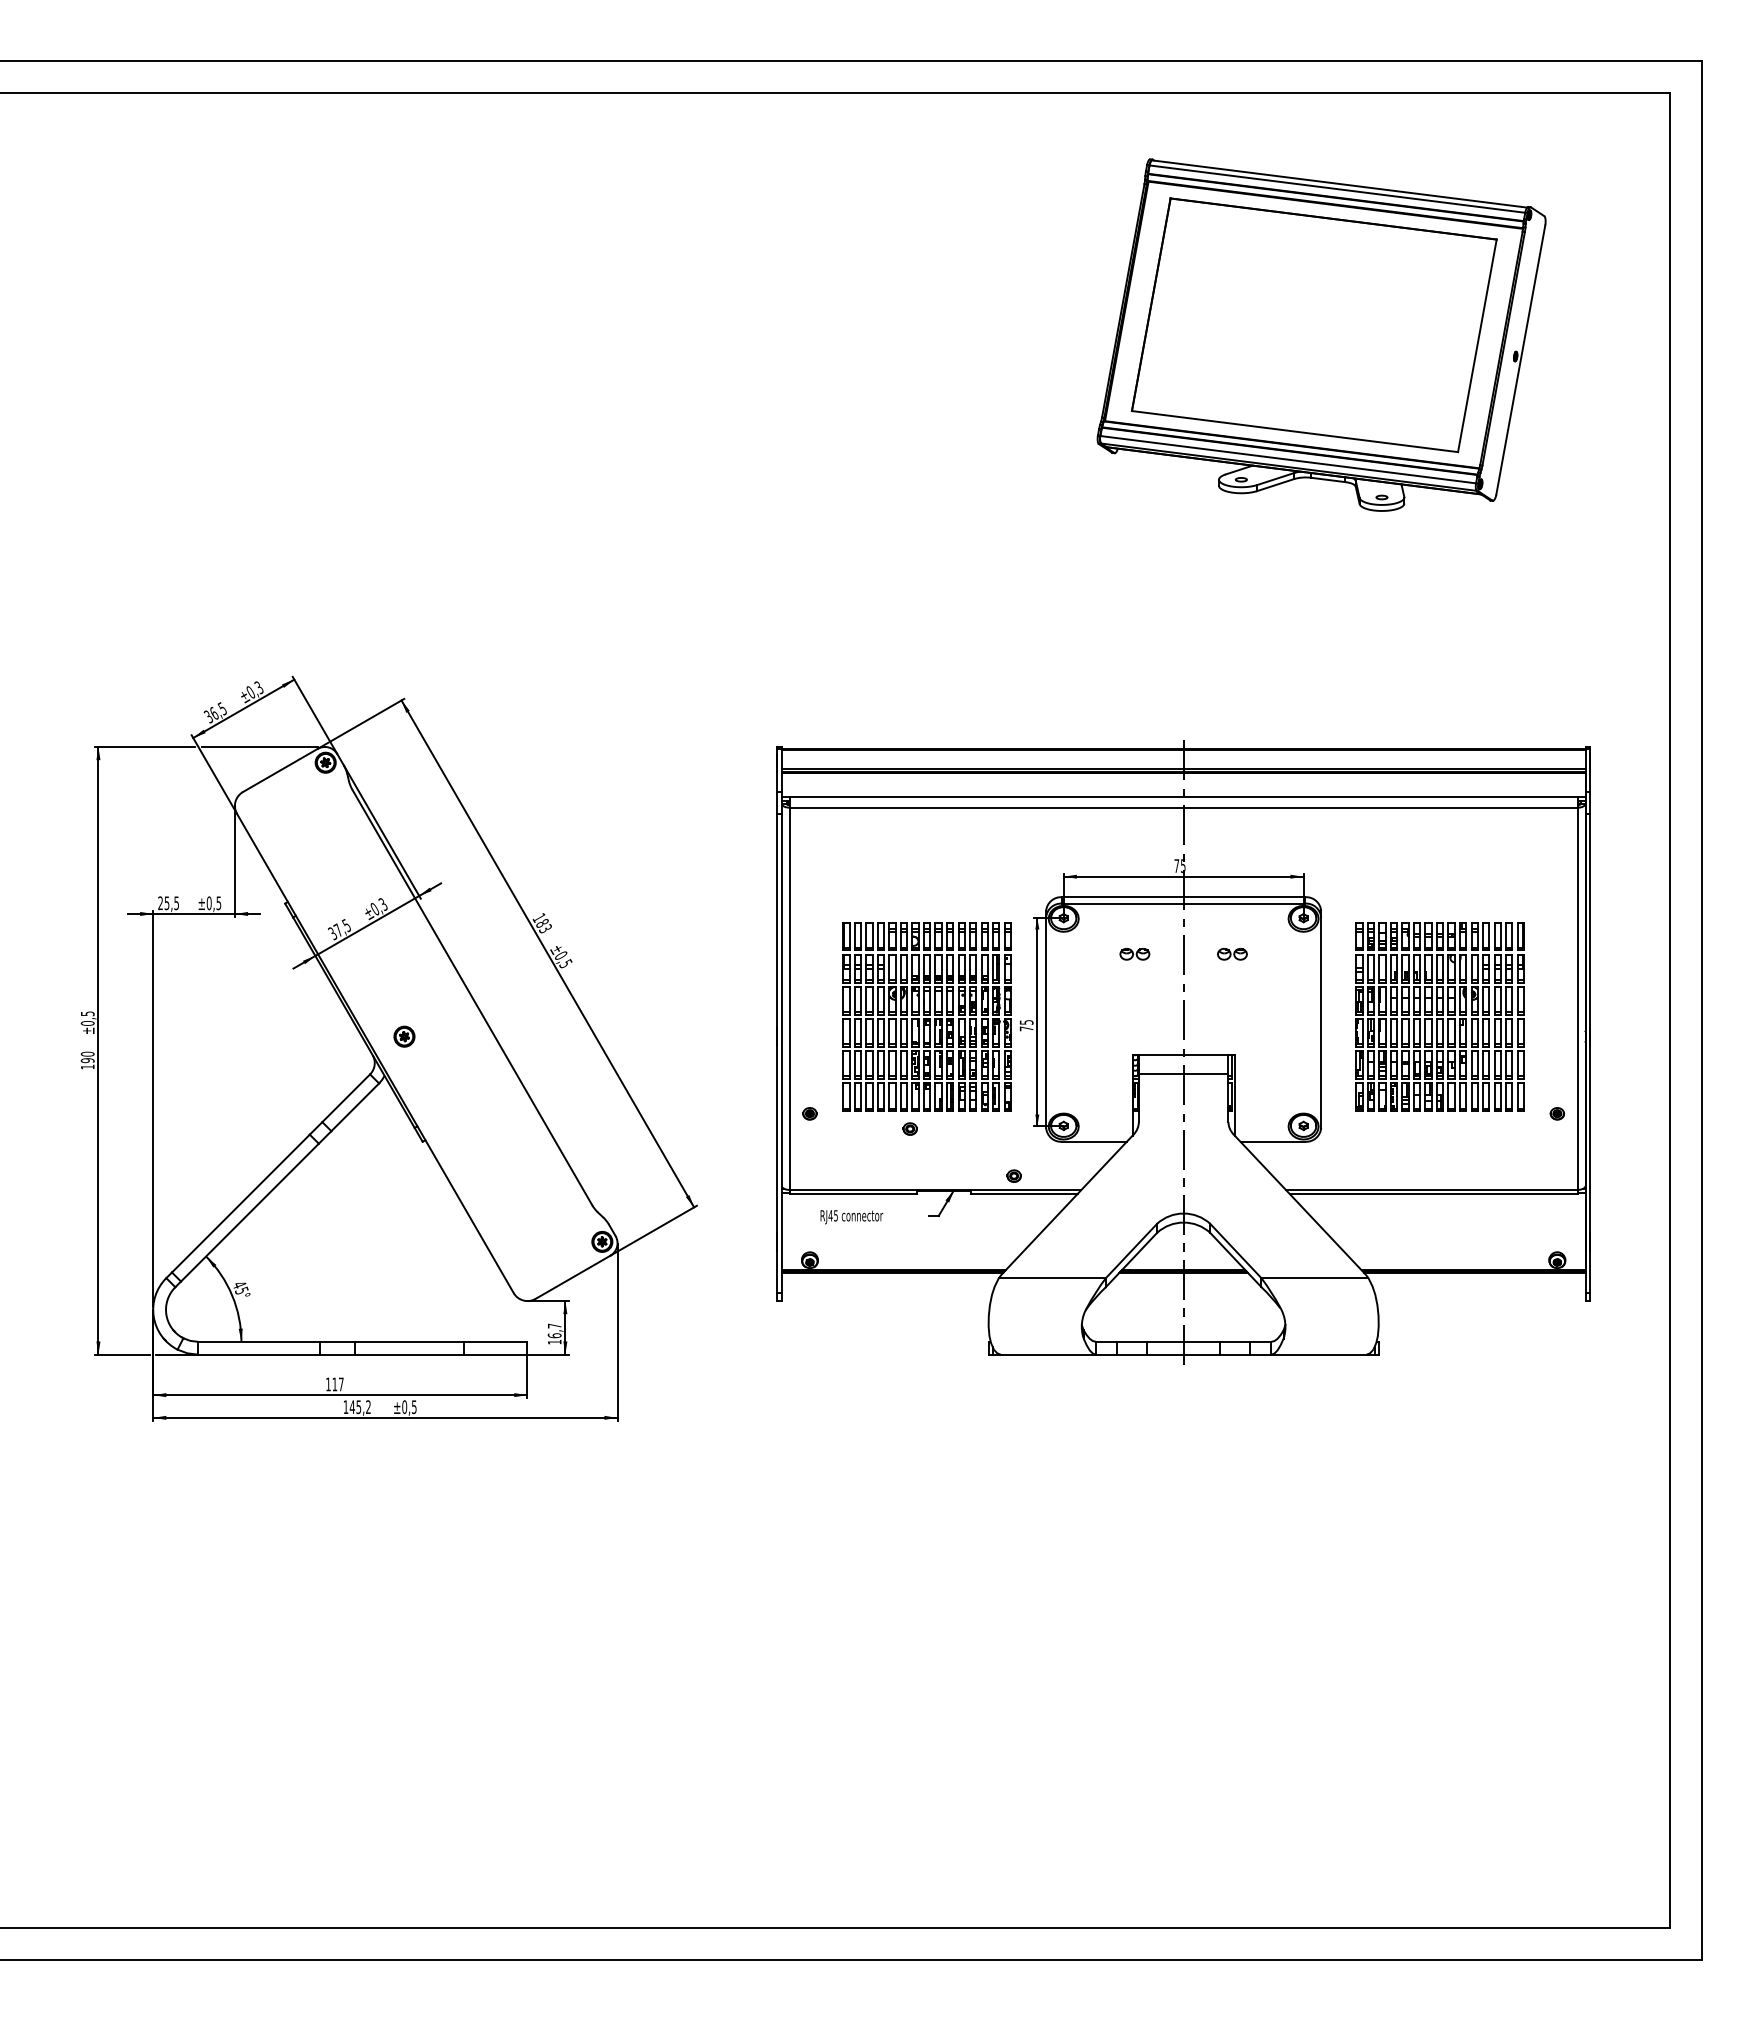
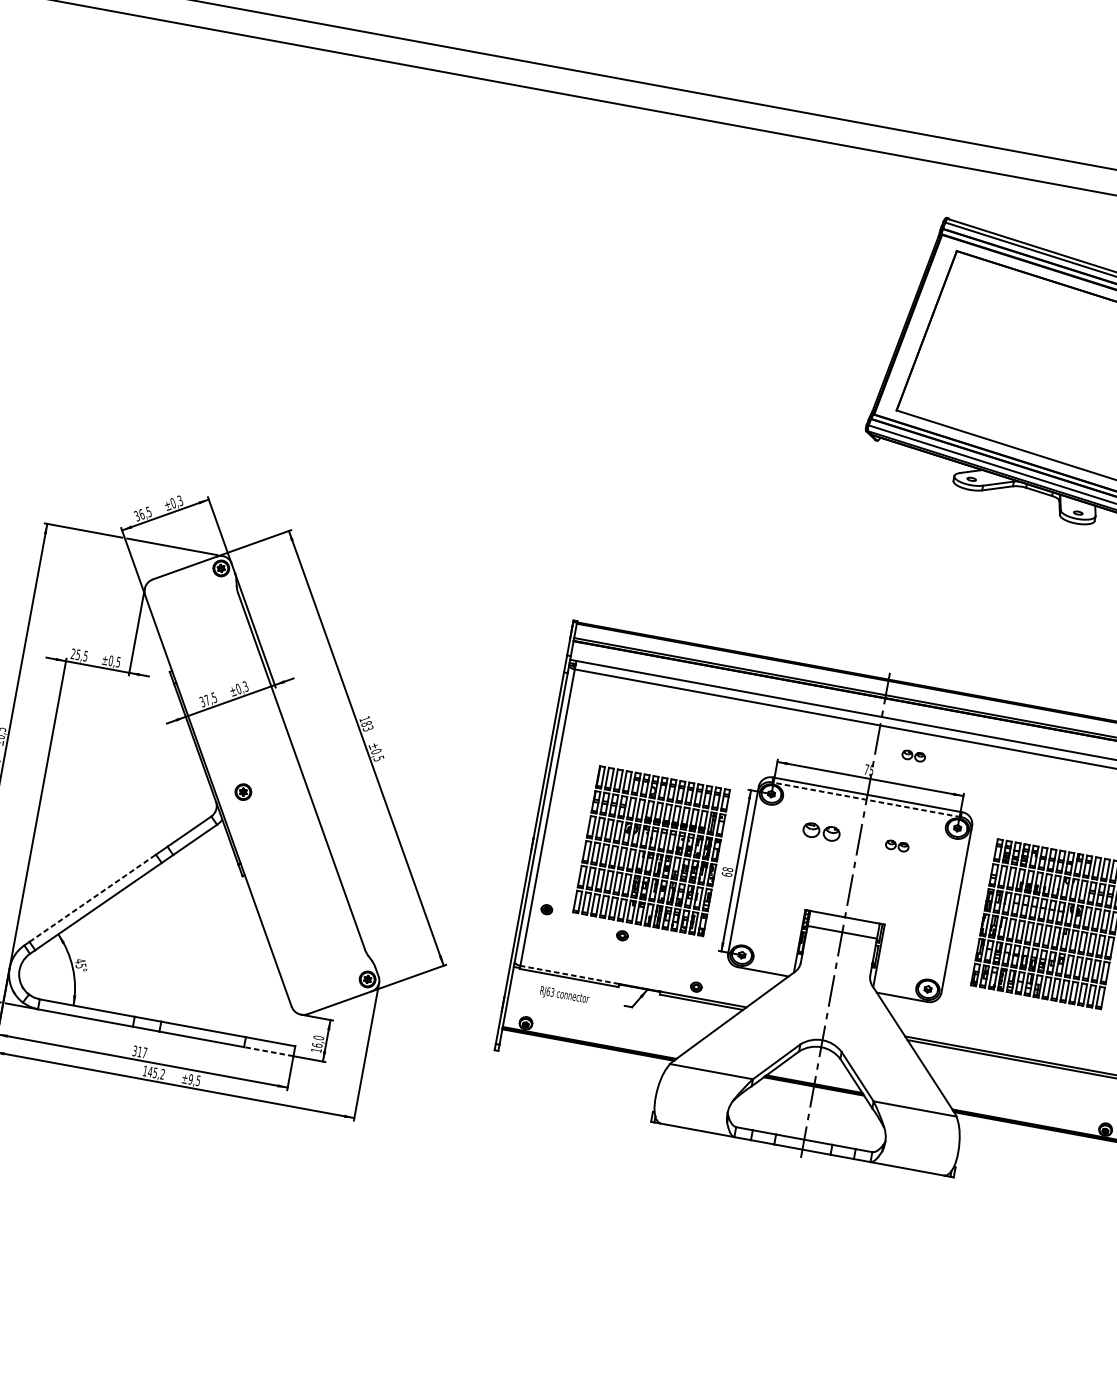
part: (1232, 837) -> (913, 755), added
line: (1183, 903) -> (866, 799), solid -> dashed
part: (1134, 954) -> (821, 832), size x1.6
text: (1026, 1025) -> (727, 872), 75 -> 68
line: (853, 1189) -> (569, 974), solid -> dashed
line: (241, 1203) -> (93, 898), solid -> dashed
text: (832, 1215) -> (549, 991), RJ45 -> RJ63
text: (554, 1325) -> (318, 1037), 16,7 -> 16,0
line: (495, 1354) -> (268, 1051), solid -> dashed
text: (328, 1384) -> (134, 1051), 117 -> 317
text: (404, 1406) -> (190, 1078), ±0,5 -> ±9,5

